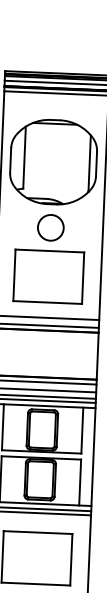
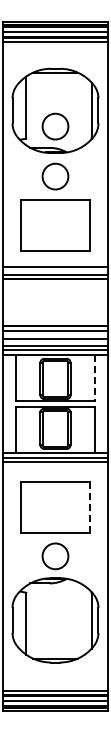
circle: (52, 177) -> (55, 126), added
line: (82, 430) -> (95, 377), solid -> dashed
line: (70, 559) -> (89, 507), solid -> dashed

